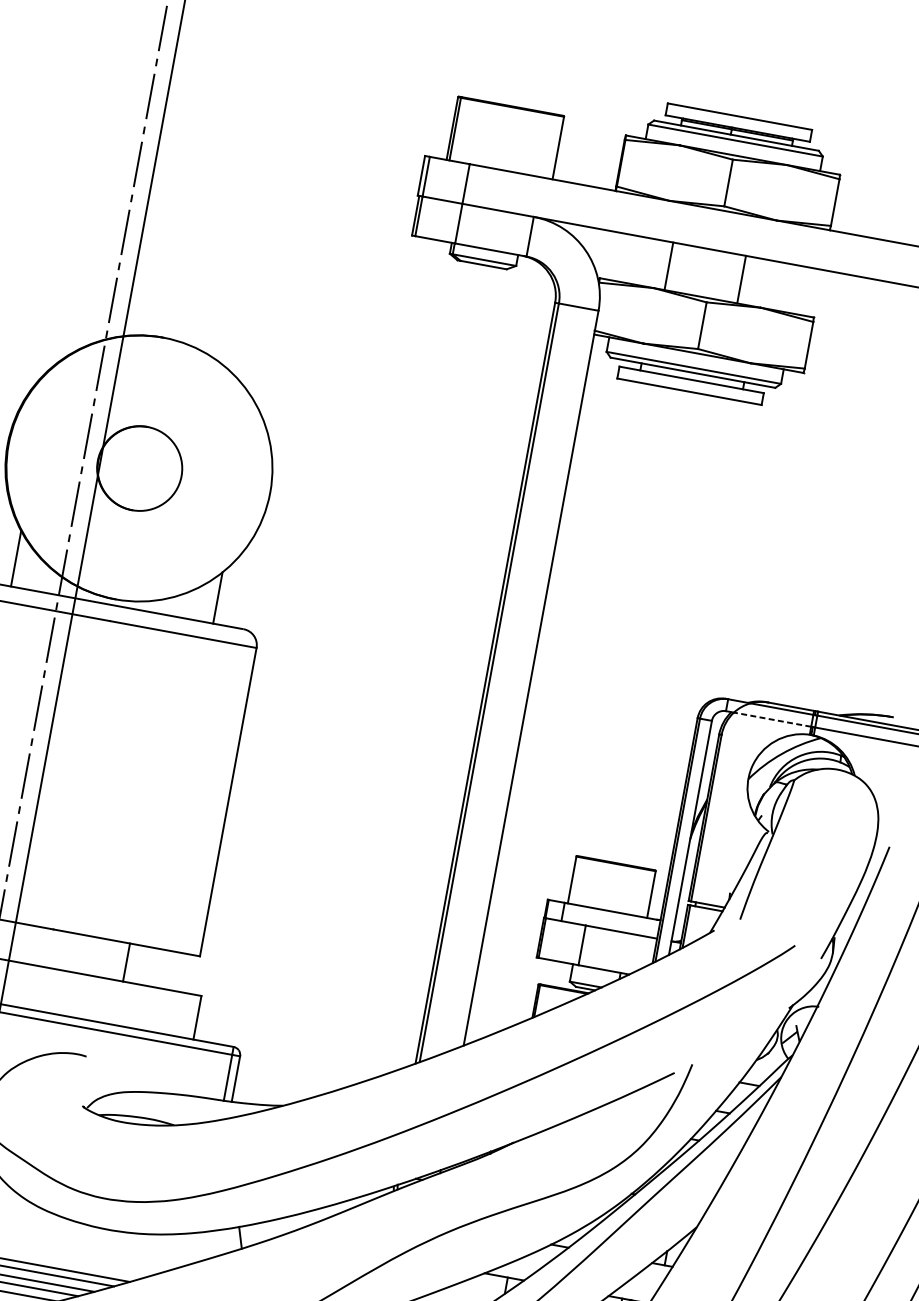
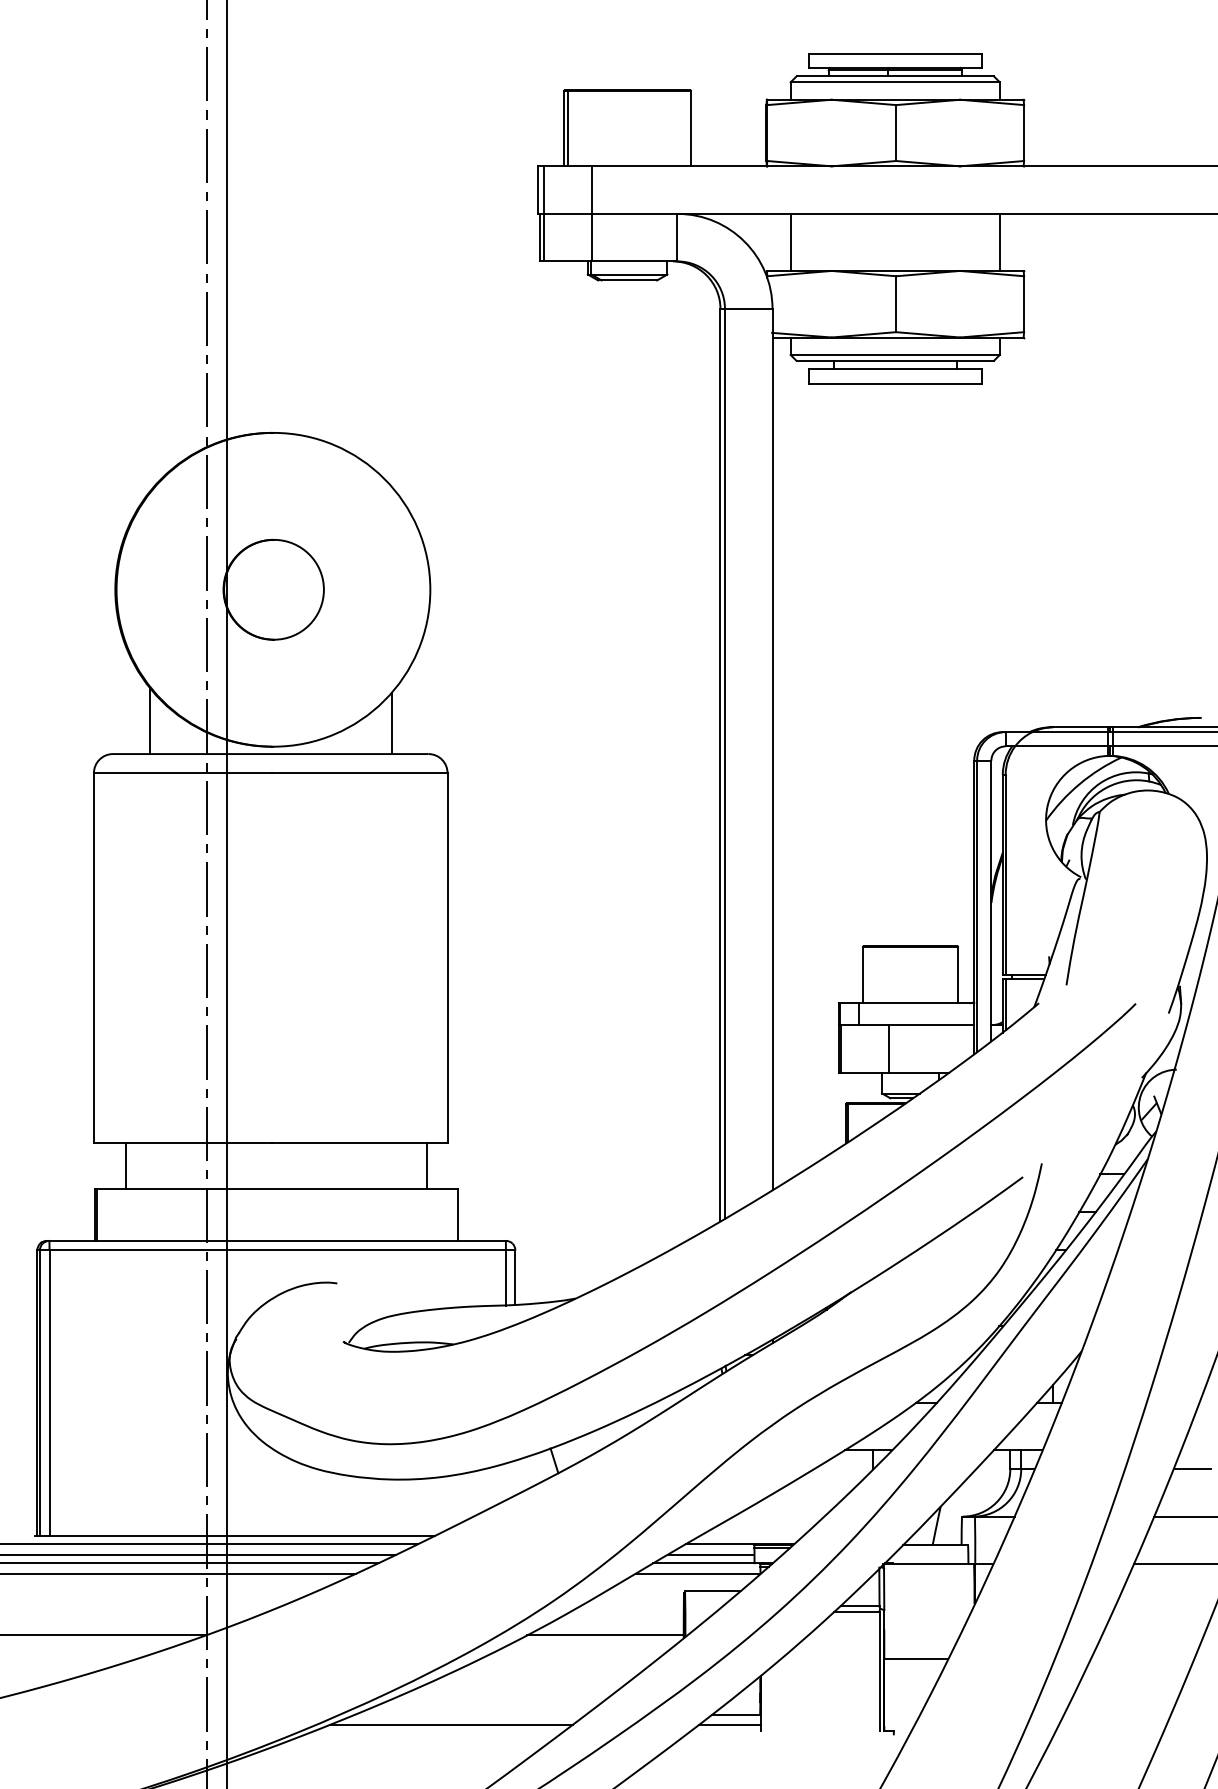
line: (668, 265) -> (790, 241), moved
line: (741, 278) -> (999, 241), moved
line: (772, 719) -> (1061, 746), dashed -> solid
line: (126, 962) -> (426, 1165), moved

